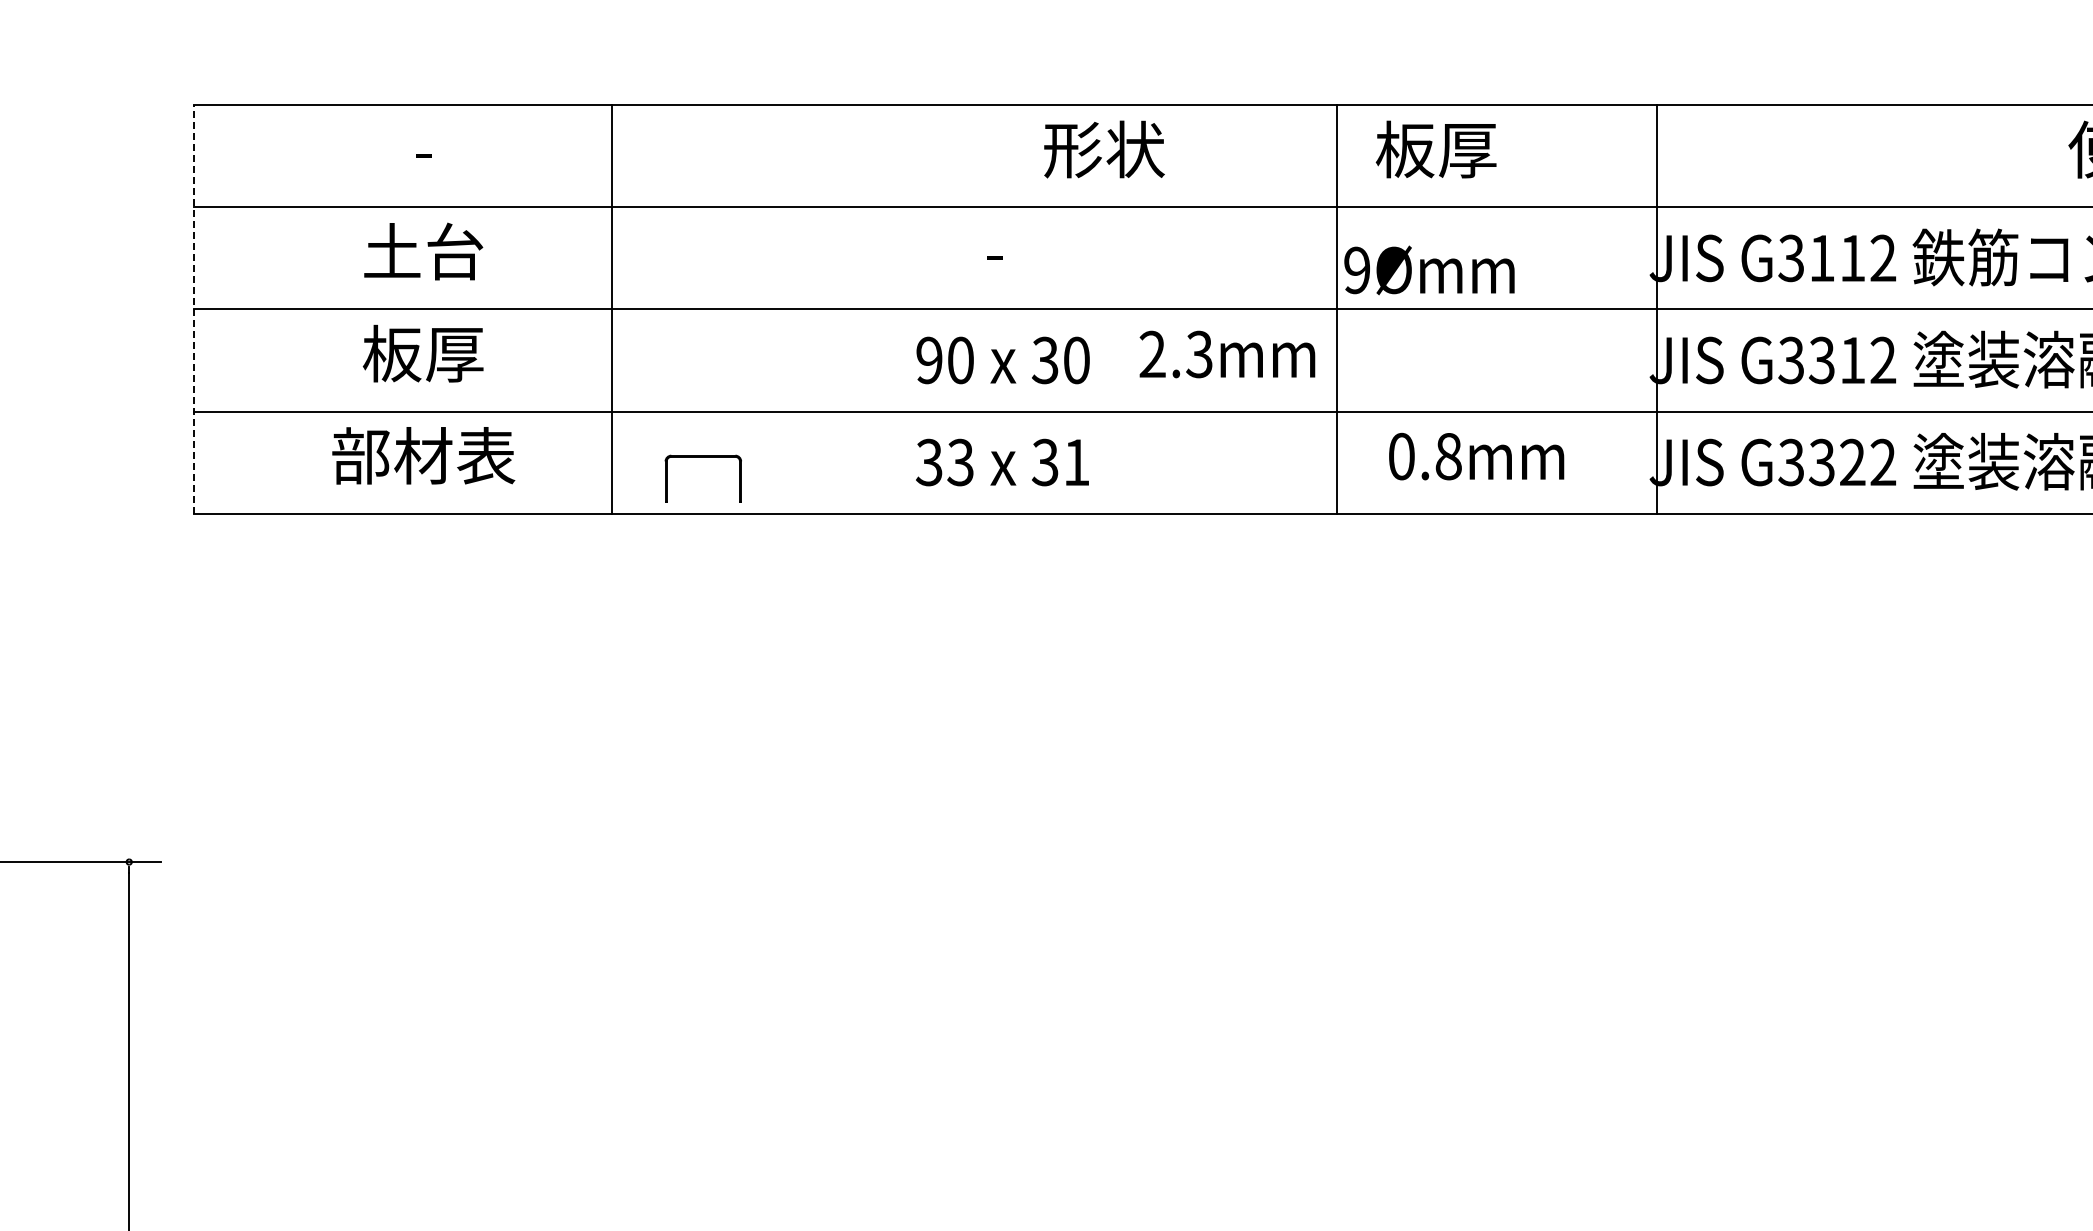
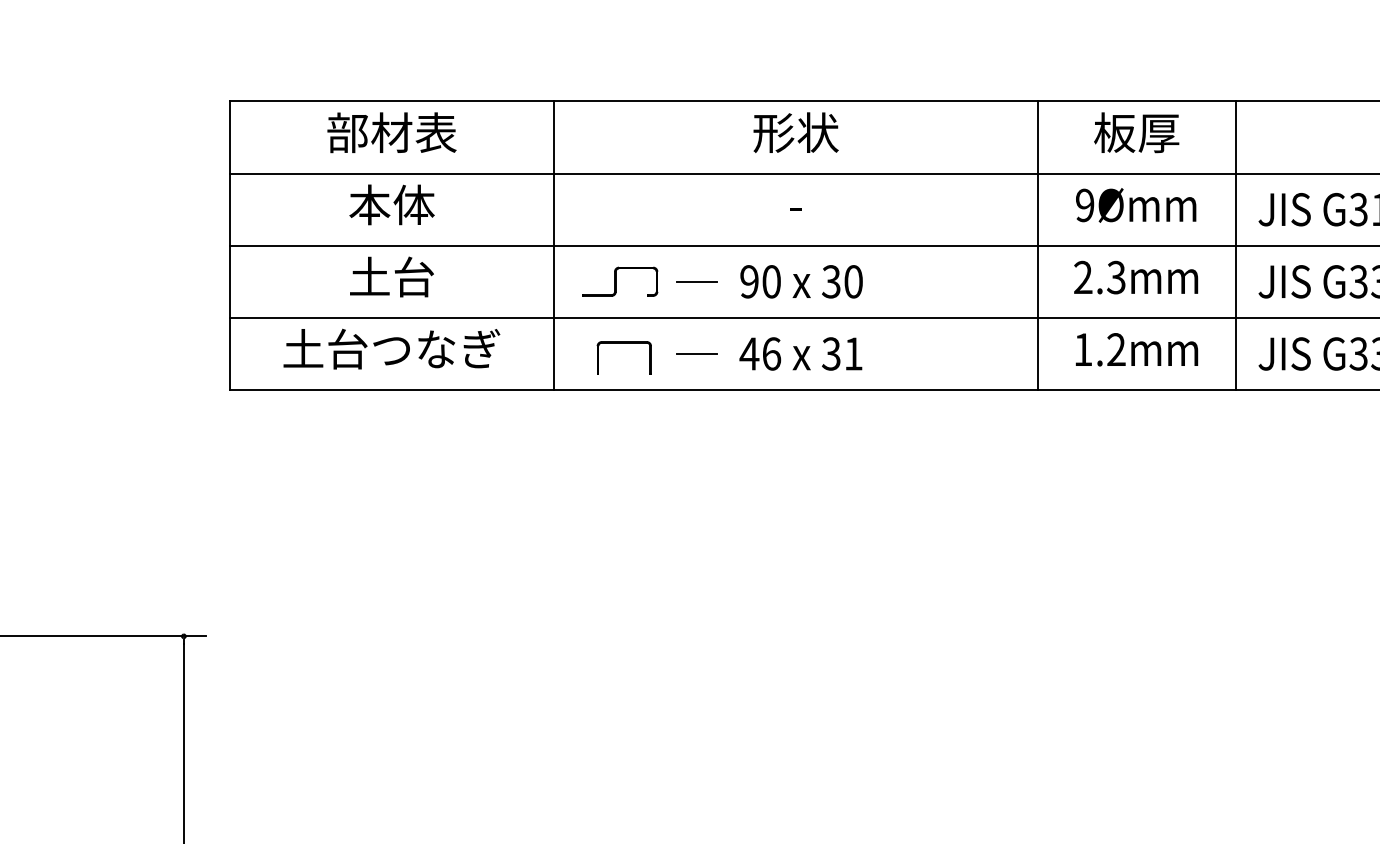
text: (423, 149) -> (391, 132), - -> 部材表
text: (1104, 149) -> (796, 132), moved
text: (1435, 149) -> (1136, 132), moved
text: (423, 251) -> (391, 204), 土台 -> 本体
text: (1429, 270) -> (1136, 205), moved
line: (193, 308) -> (229, 245), dashed -> solid
line: (612, 309) -> (554, 245), moved
line: (1656, 309) -> (1235, 245), moved
text: (422, 353) -> (391, 276), 板厚 -> 土台
text: (1227, 354) -> (1136, 277), moved
part: (746, 360) -> (620, 281), added
line: (855, 360) -> (697, 281), added
text: (423, 455) -> (391, 348), 部材表 -> 土台つなぎ
text: (1425, 456) -> (1100, 349), 0.8mm -> 1.2mm
part: (702, 457) -> (623, 343), moved
line: (855, 462) -> (697, 353), added
text: (944, 462) -> (760, 353), 33 -> 46

